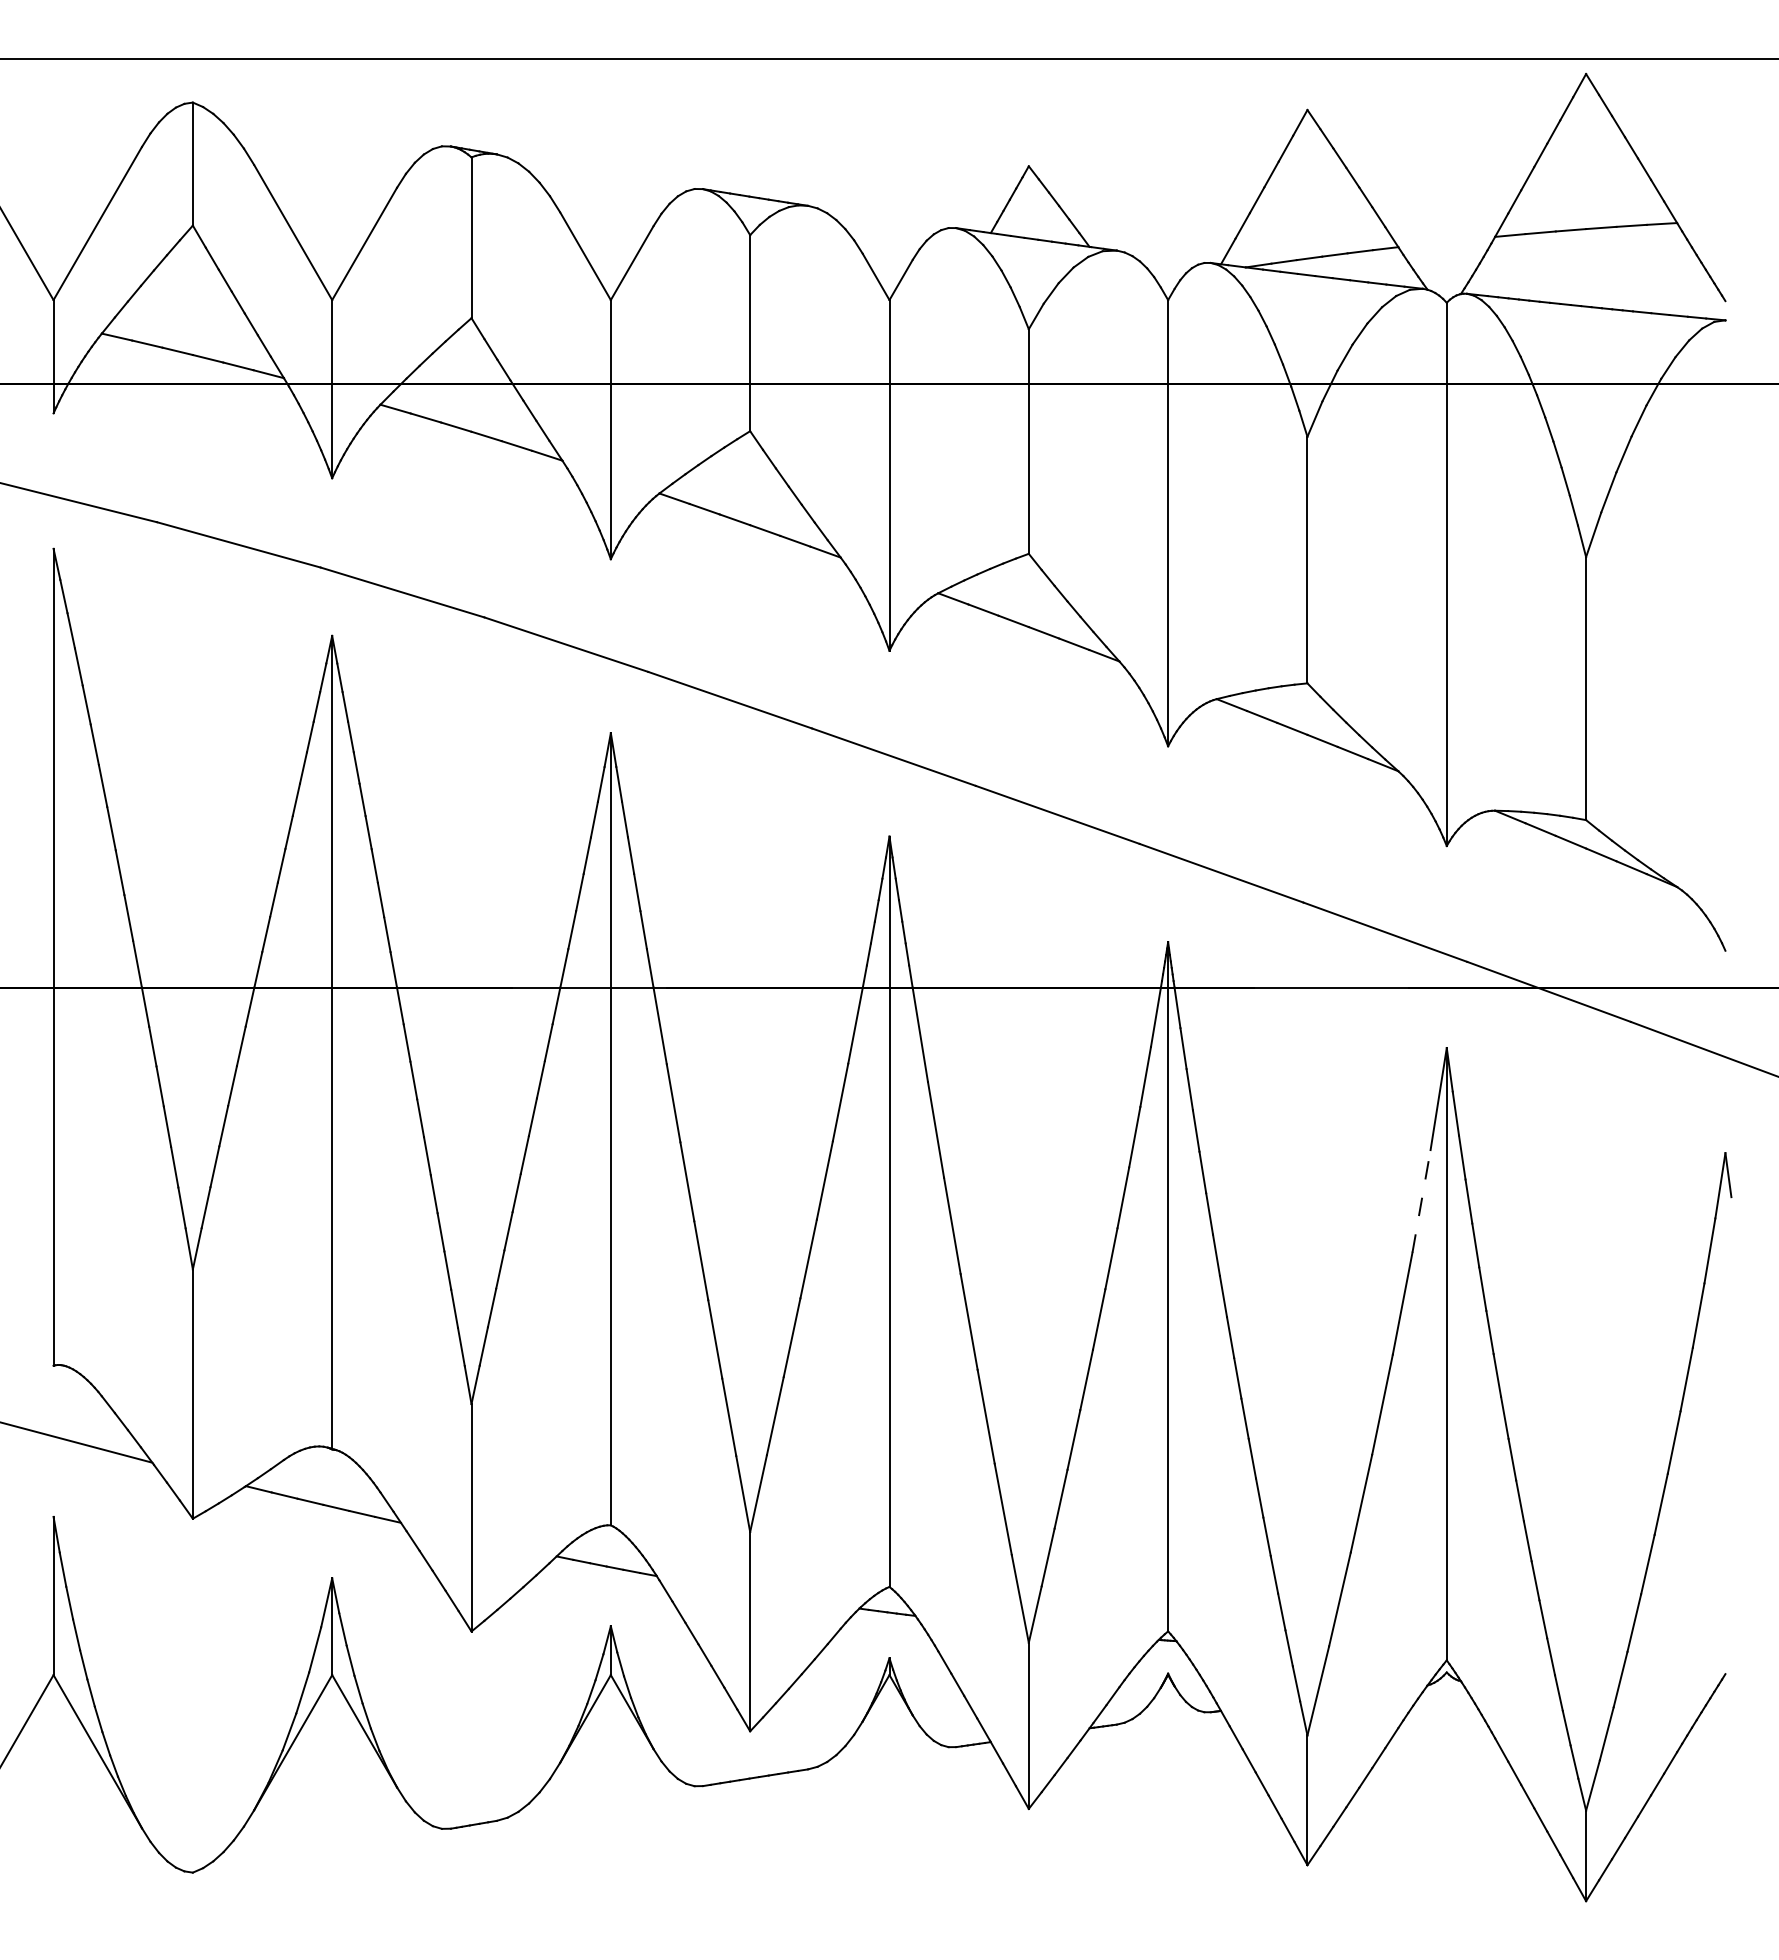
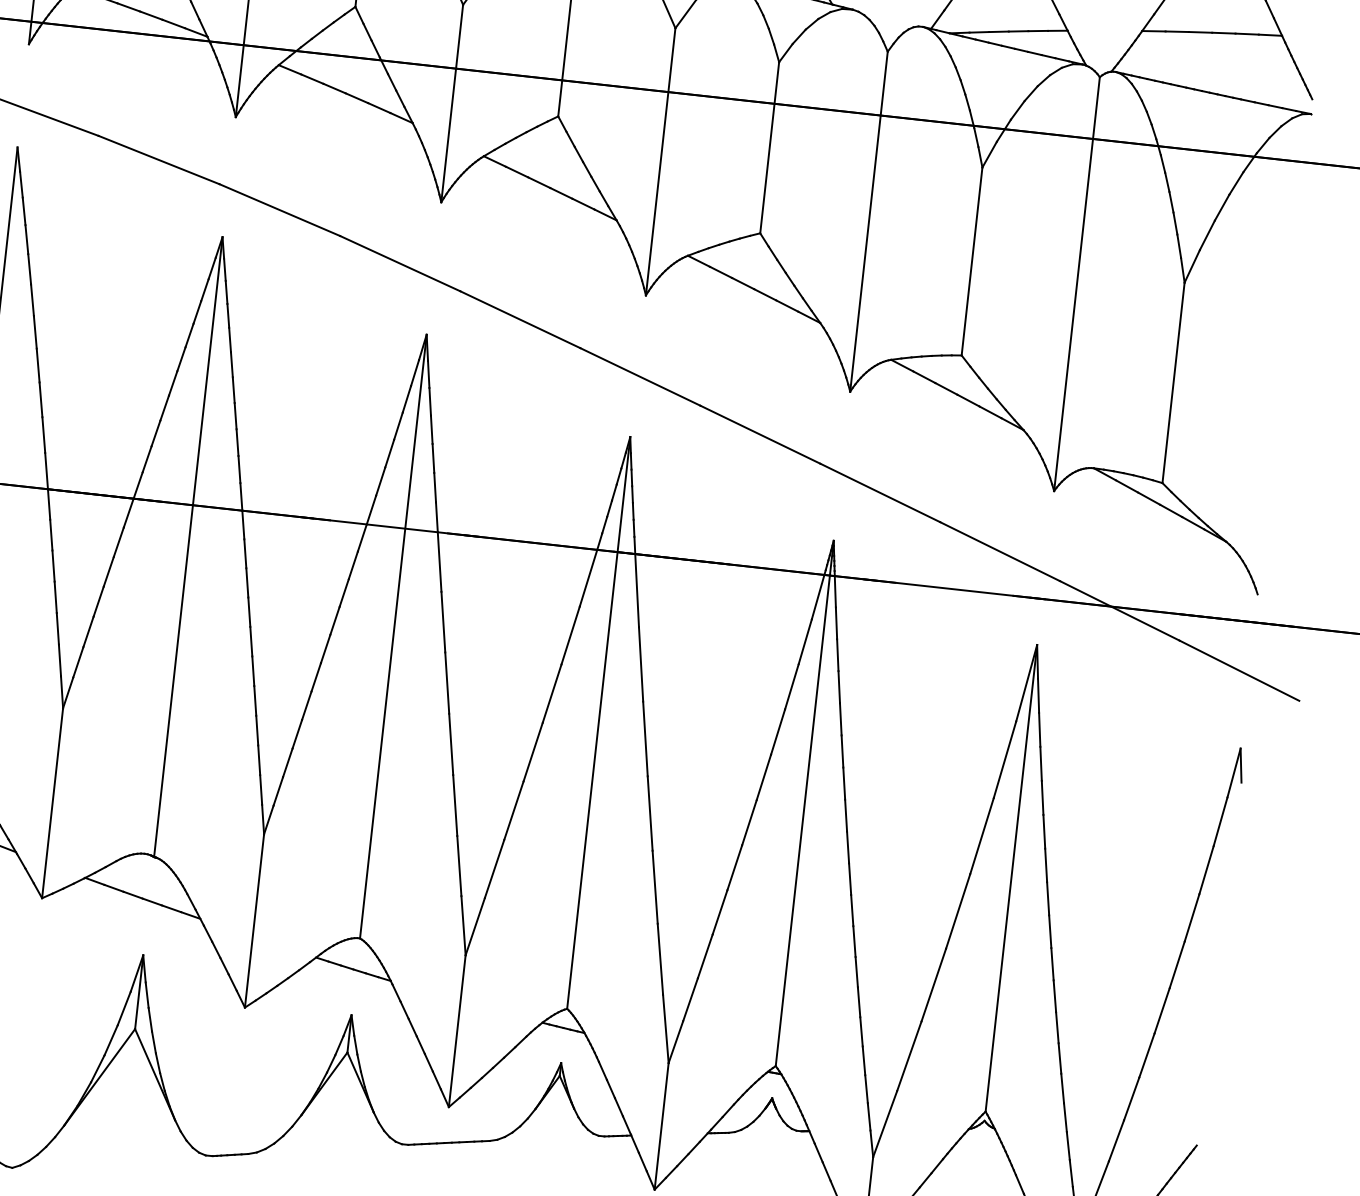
line: (1421, 1200) -> (1005, 759), dashed -> solid

